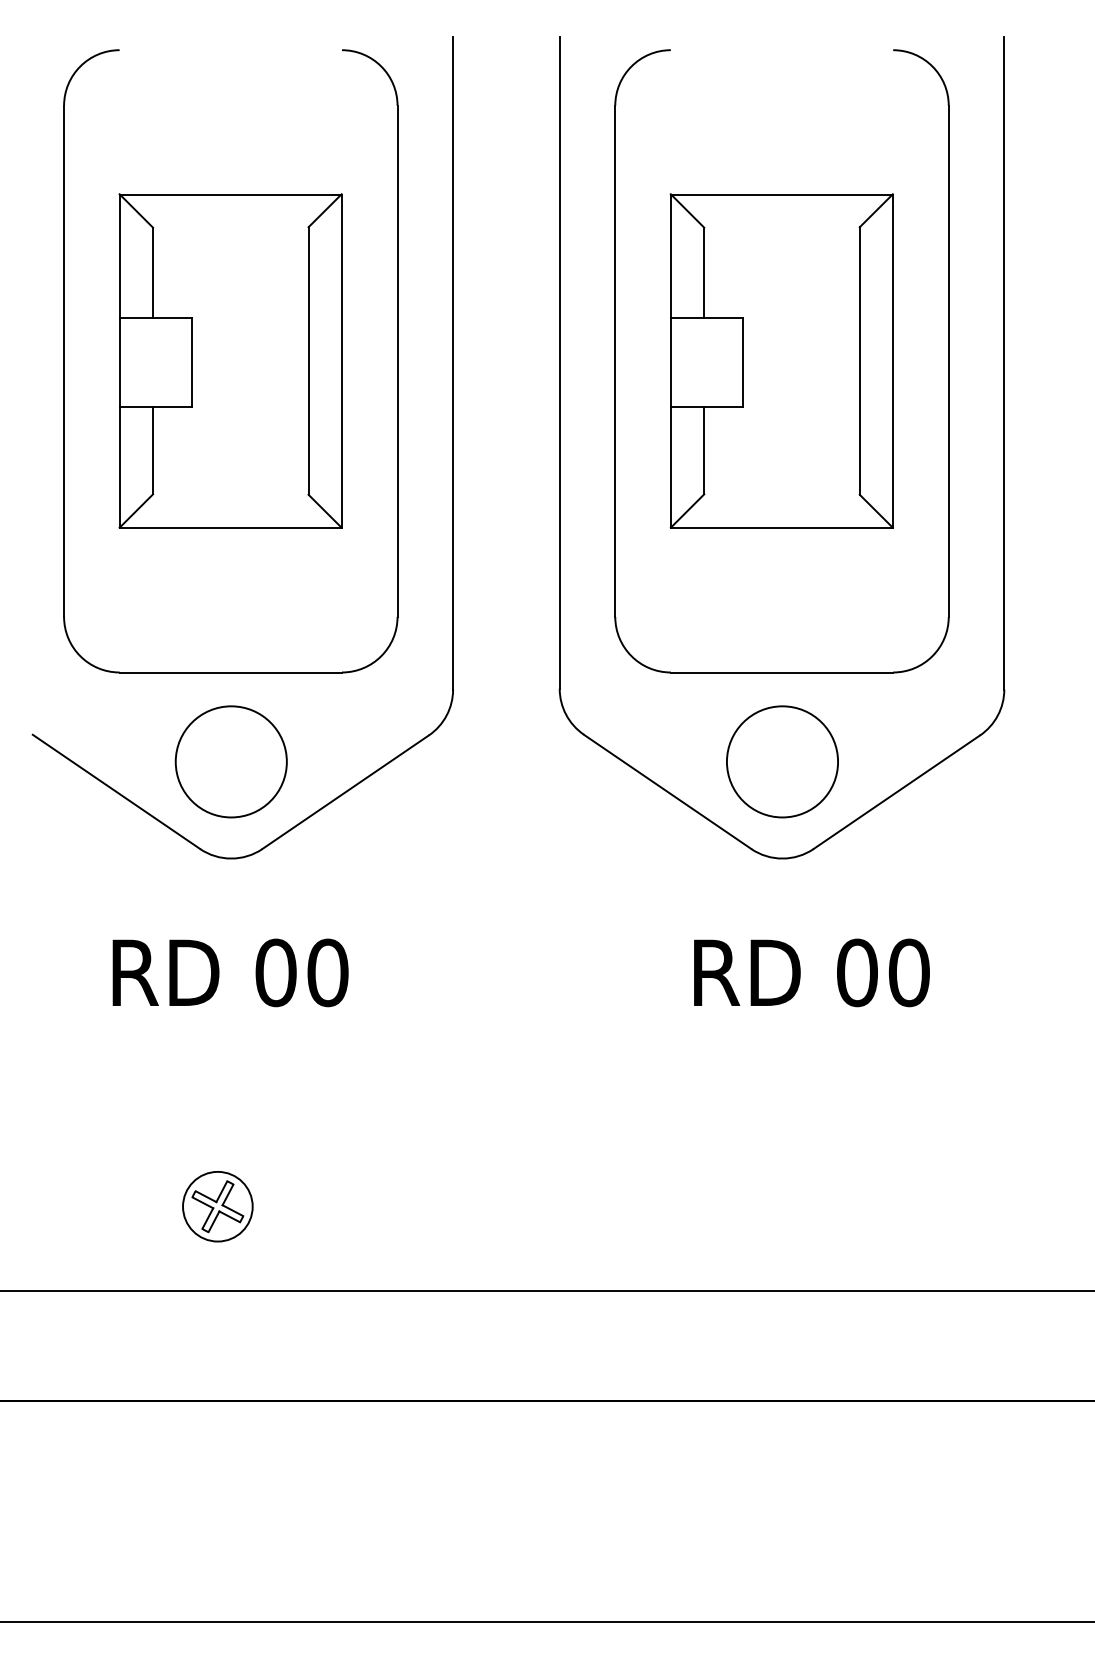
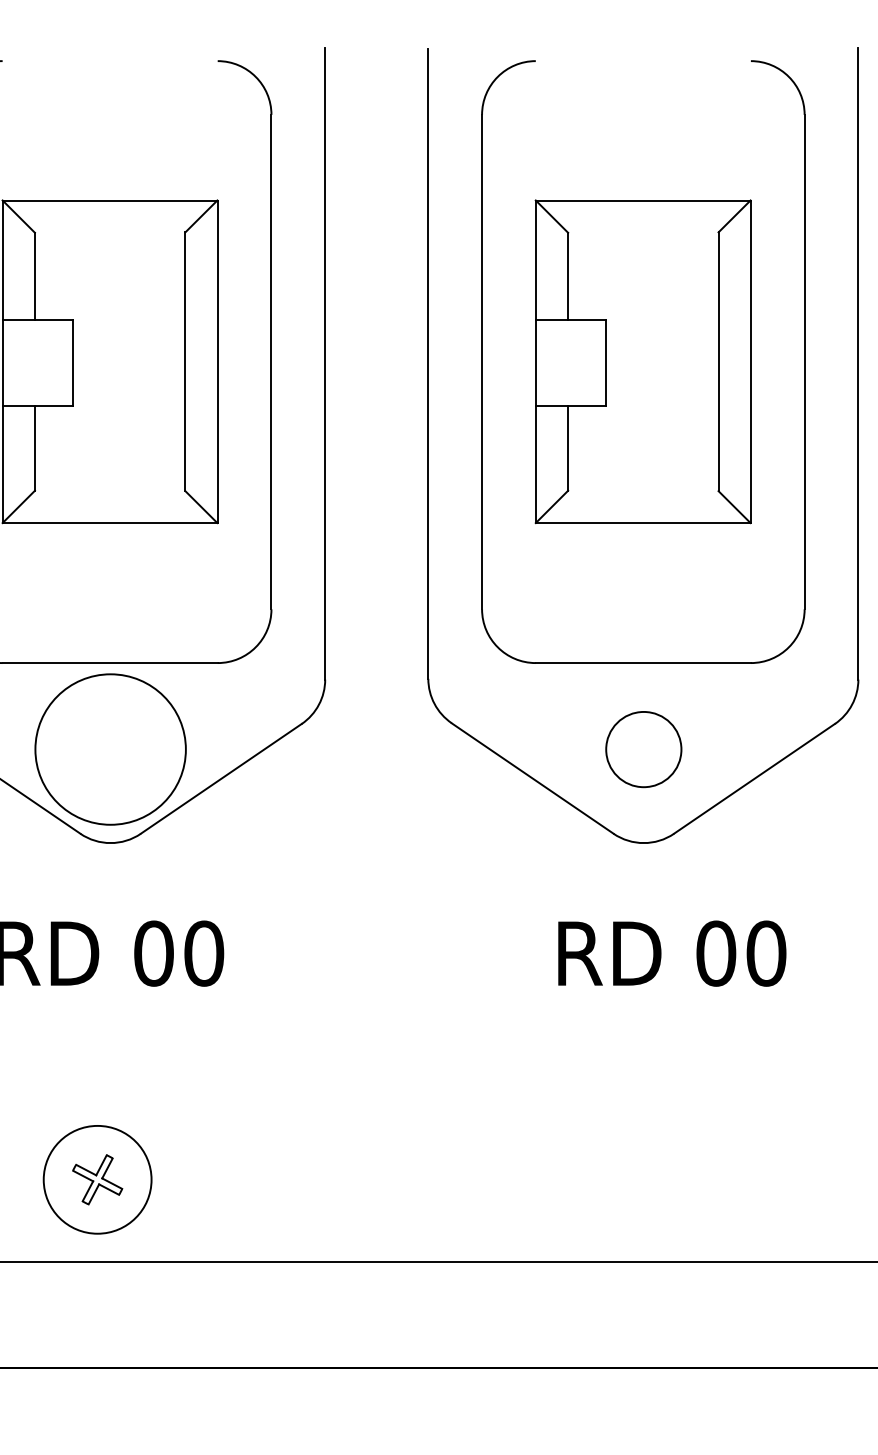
circle: (230, 761) -> (109, 749), size x1.4
circle: (782, 761) -> (643, 749), size x0.7
circle: (217, 1206) -> (97, 1179), size x1.6

